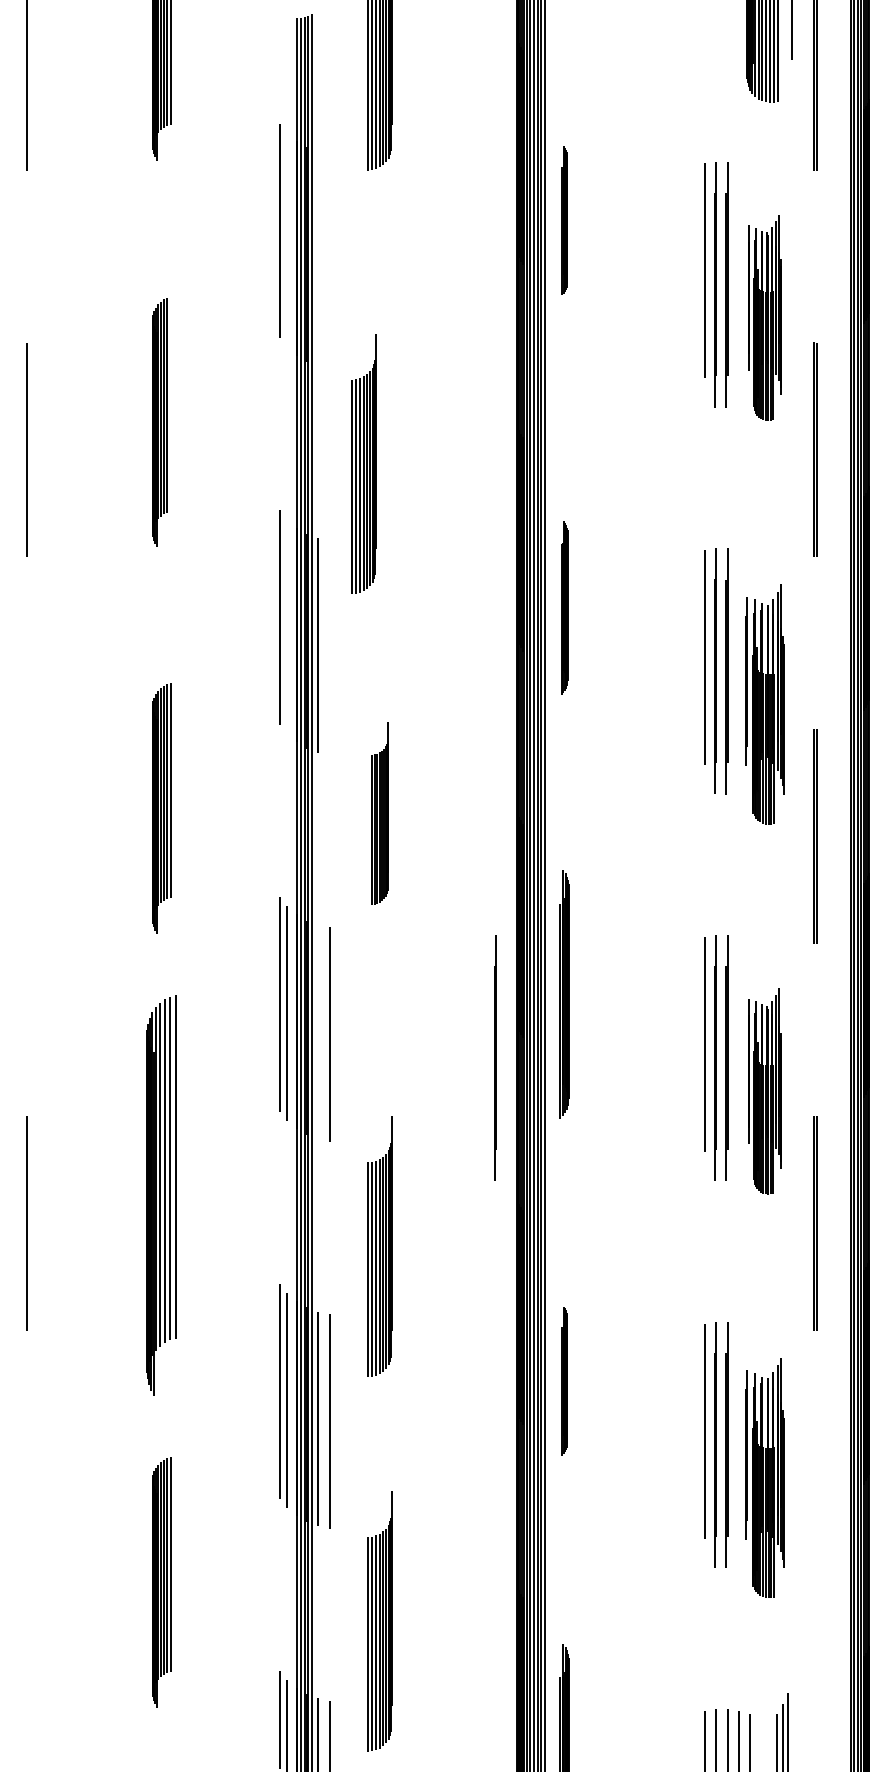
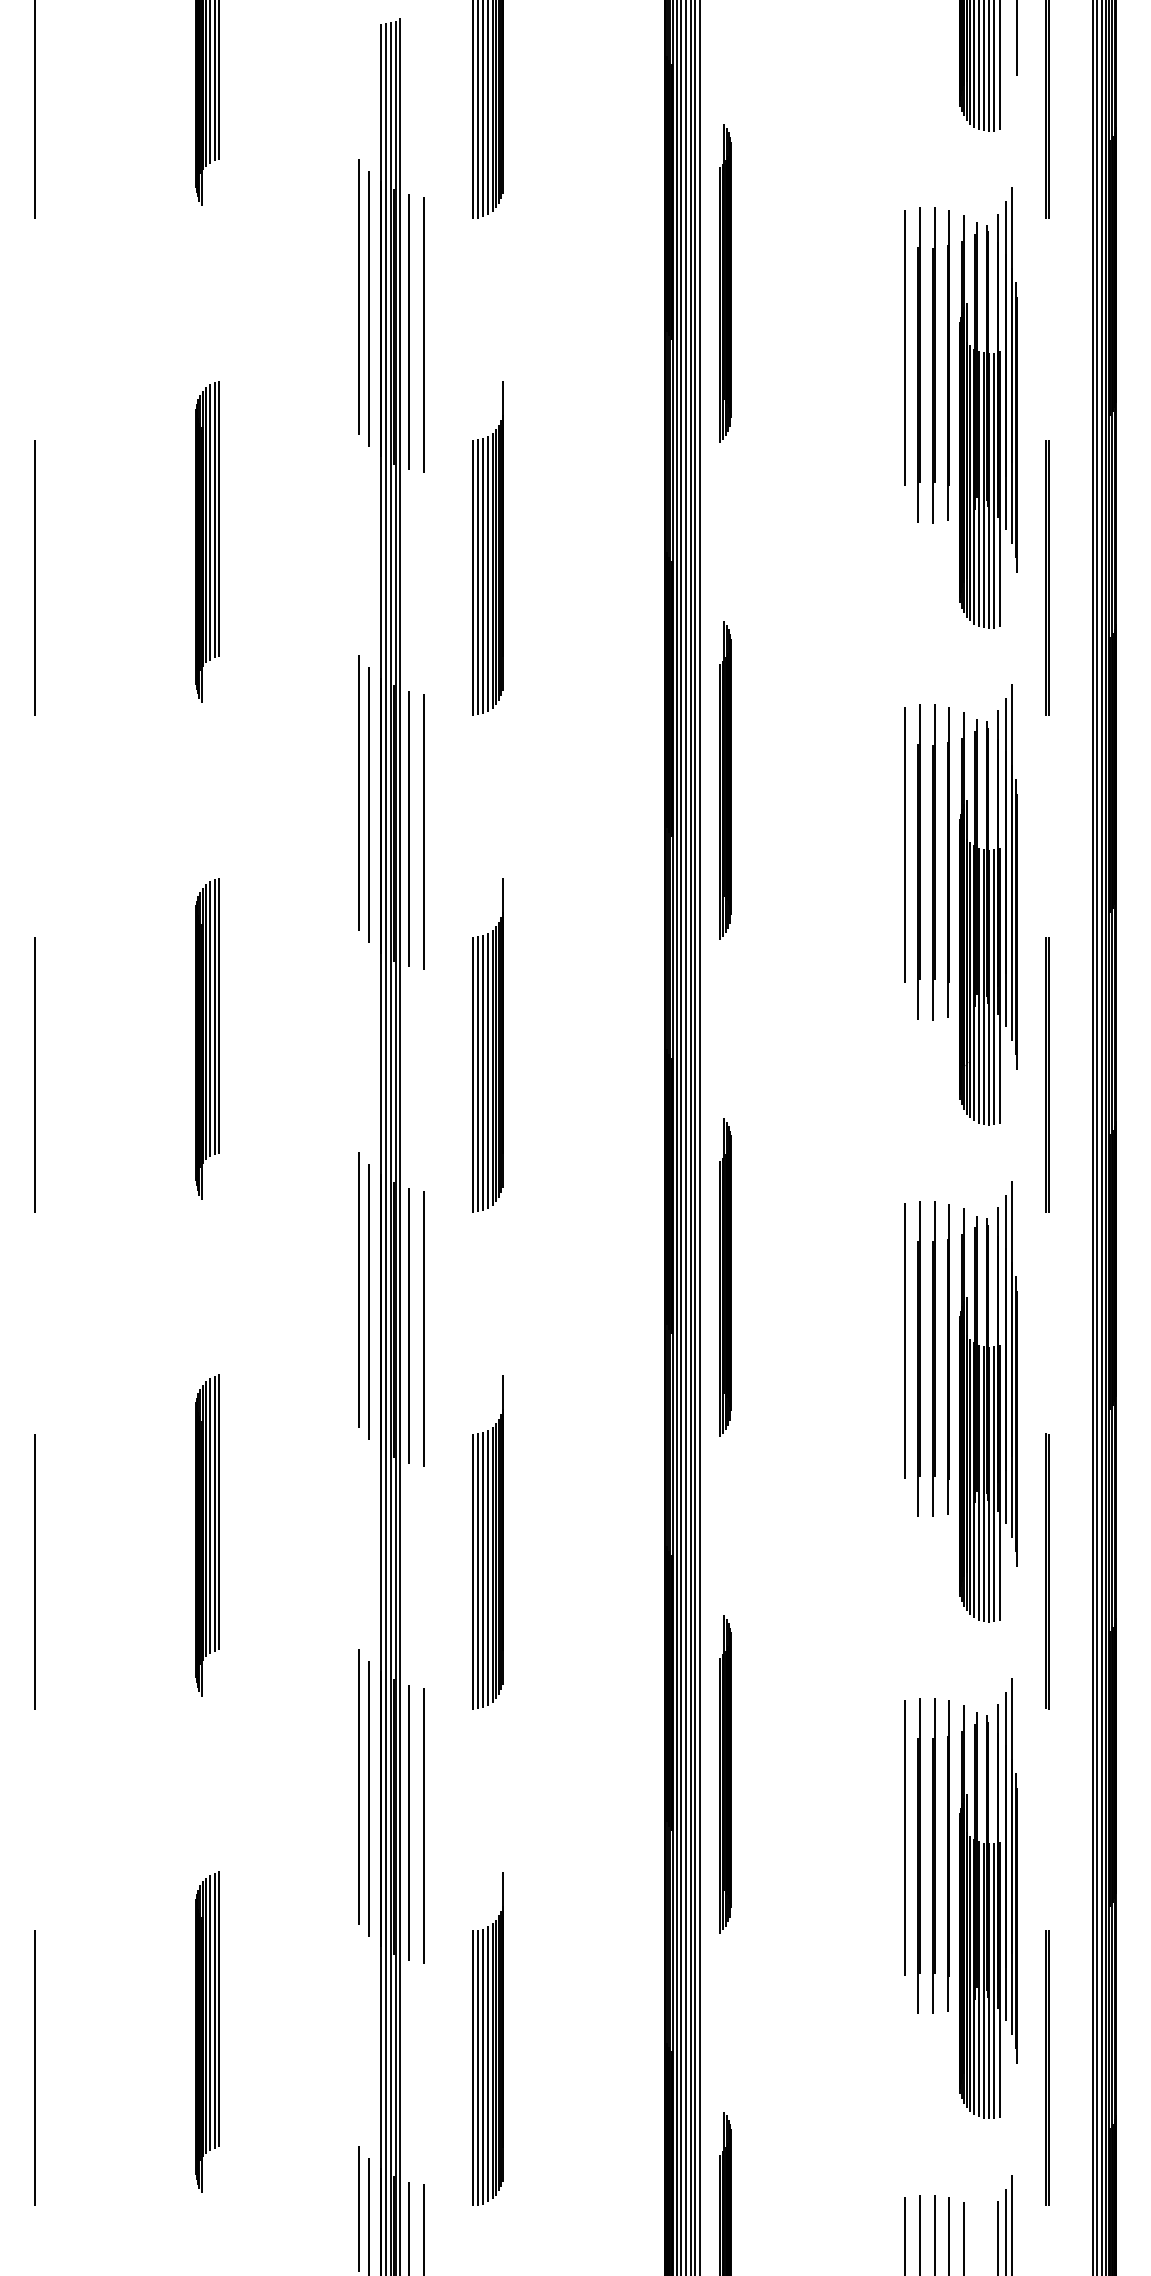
part: (564, 220) -> (725, 283), size x1.67
line: (287, 239) -> (369, 307), added
line: (318, 258) -> (409, 331), added
line: (330, 260) -> (424, 334), added
part: (764, 317) -> (982, 407), size x1.67
line: (170, 403) -> (219, 518), added
part: (363, 463) -> (487, 547), moved
part: (564, 607) -> (725, 780), size x1.43
line: (287, 626) -> (369, 804), added
line: (330, 647) -> (424, 831), added
part: (764, 704) -> (982, 904), size x1.43
part: (379, 813) -> (487, 1044), size x1.43
line: (27, 836) -> (35, 1074), added
line: (318, 1031) -> (409, 1324), added
line: (495, 1057) -> (636, 1358), removed
part: (764, 1091) -> (982, 1401), size x1.67
part: (161, 1195) -> (207, 1535), size x0.62
part: (379, 1246) -> (487, 1542), moved
part: (564, 1380) -> (725, 1773), size x1.67
part: (764, 1477) -> (982, 1897), size x1.43
line: (27, 1609) -> (35, 2067), added
line: (814, 1610) -> (1046, 2068), added
part: (379, 1621) -> (487, 2039), moved

